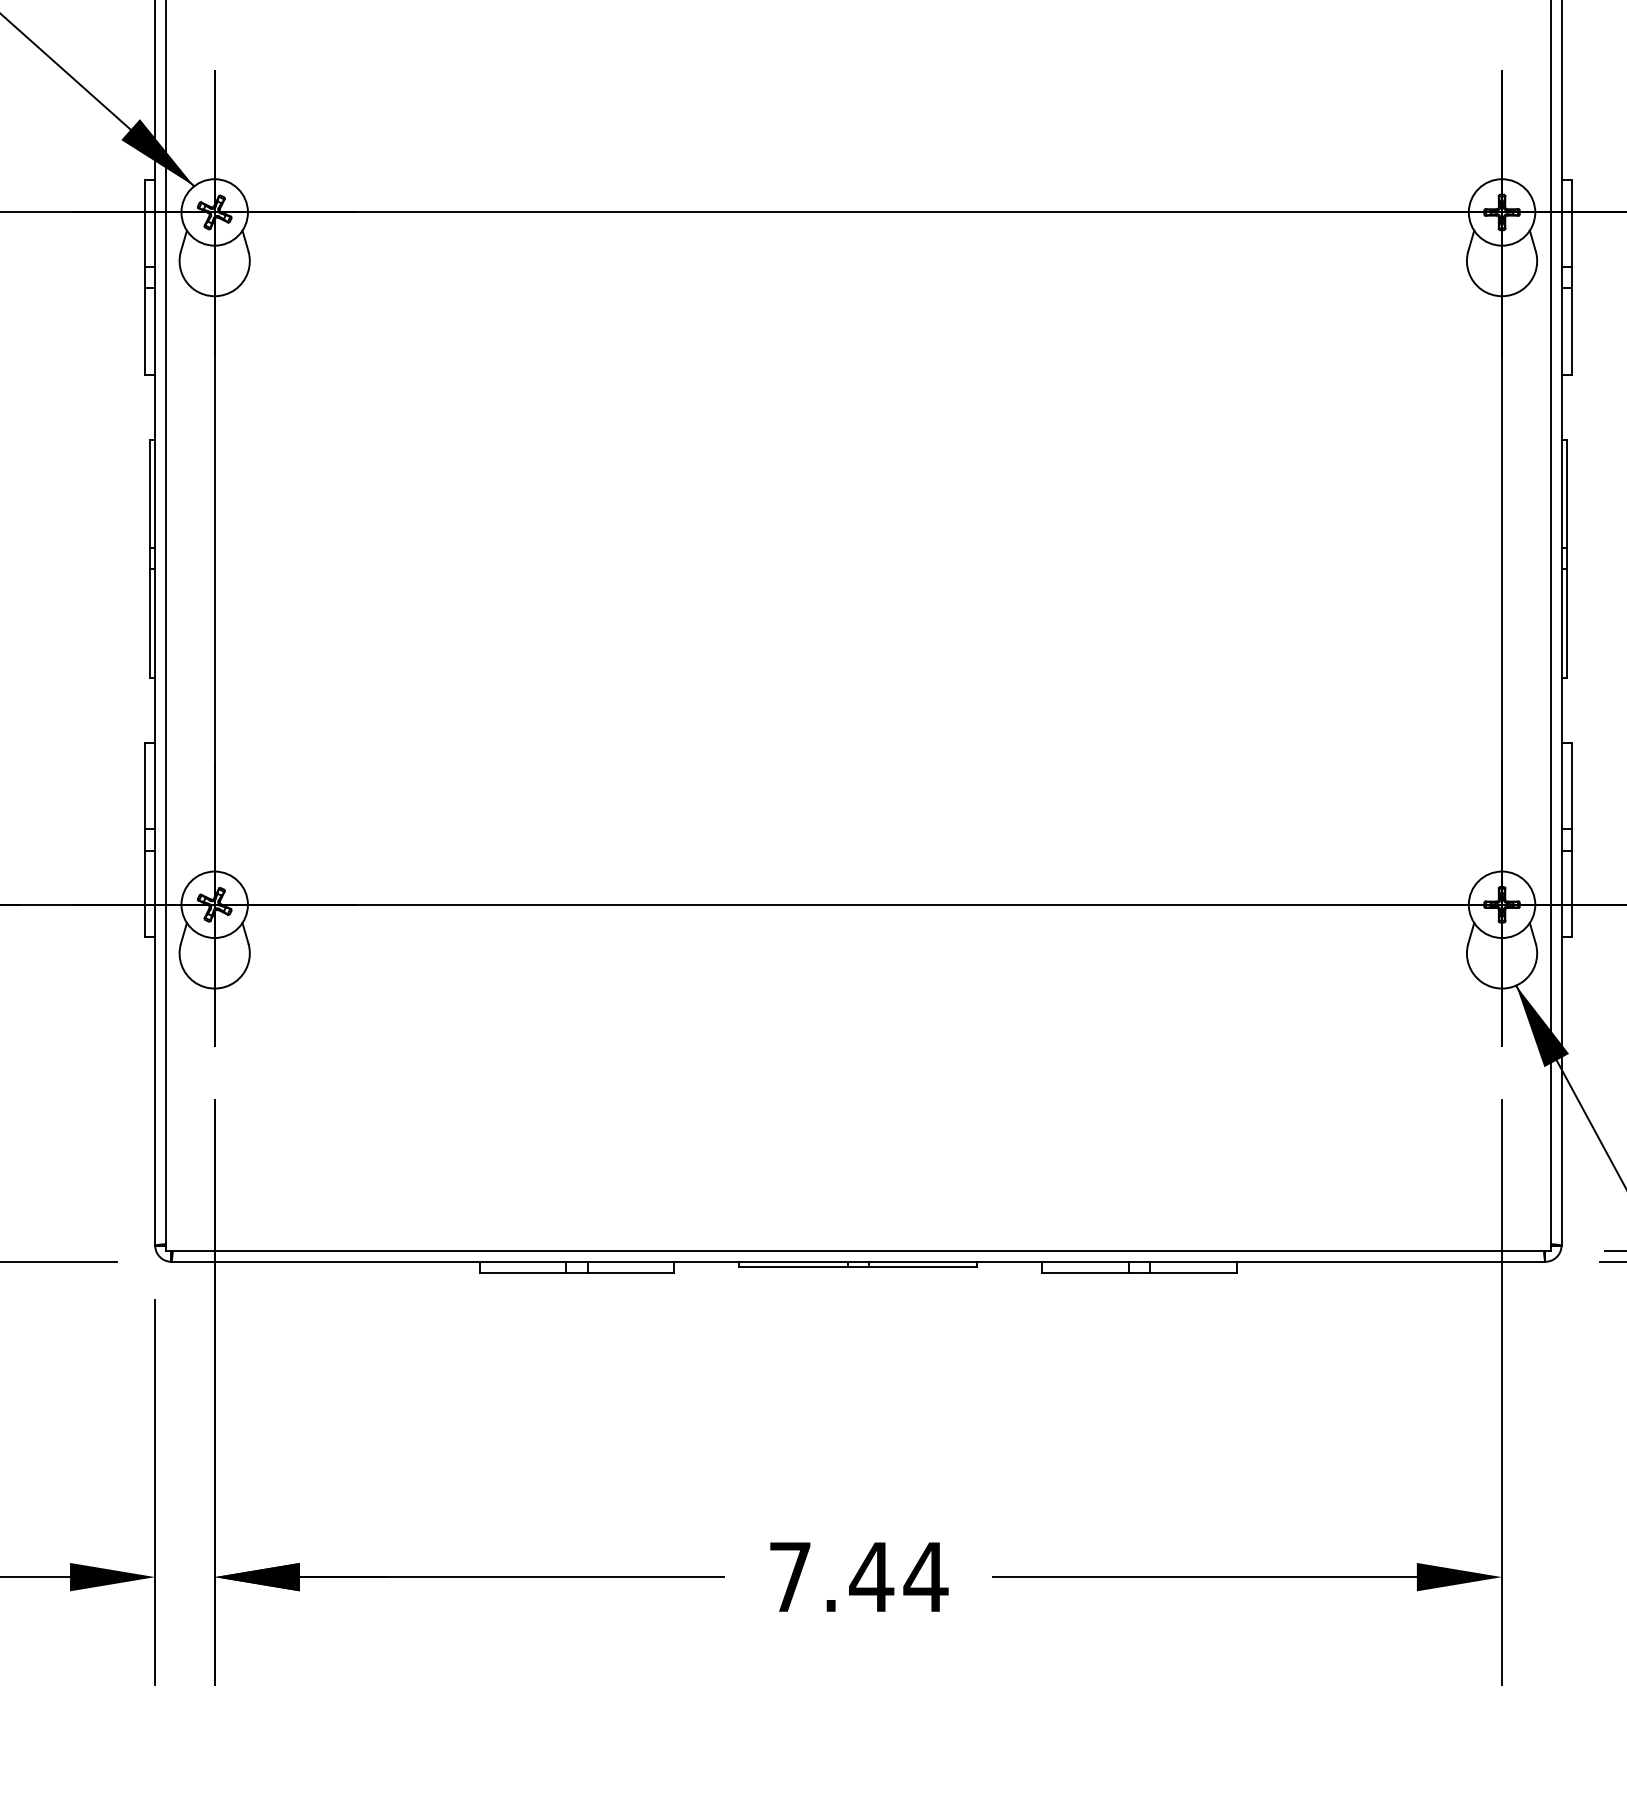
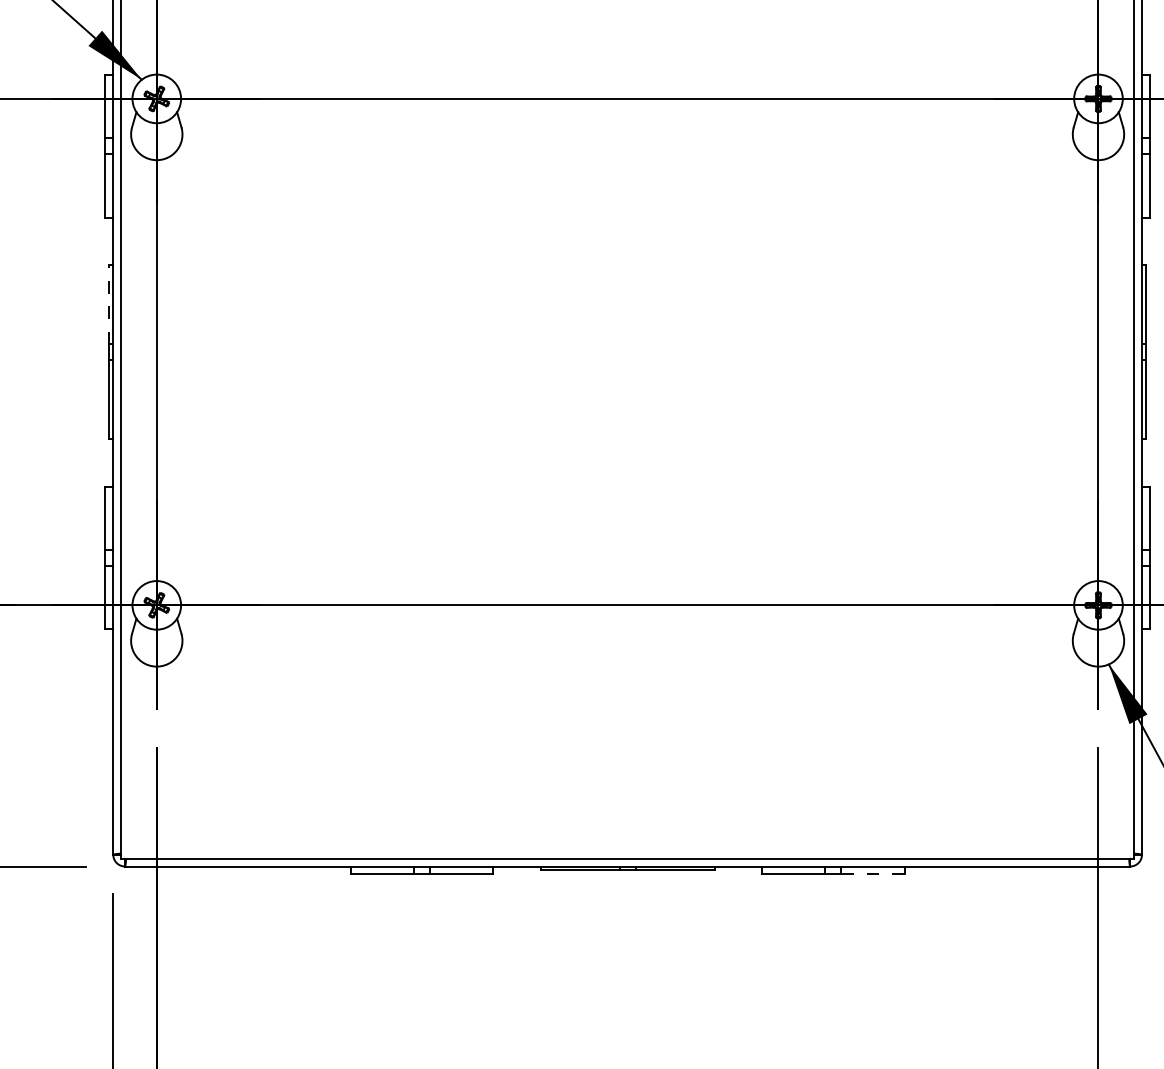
line: (149, 493) -> (109, 304), solid -> dashed
line: (1193, 1272) -> (872, 874), solid -> dashed

